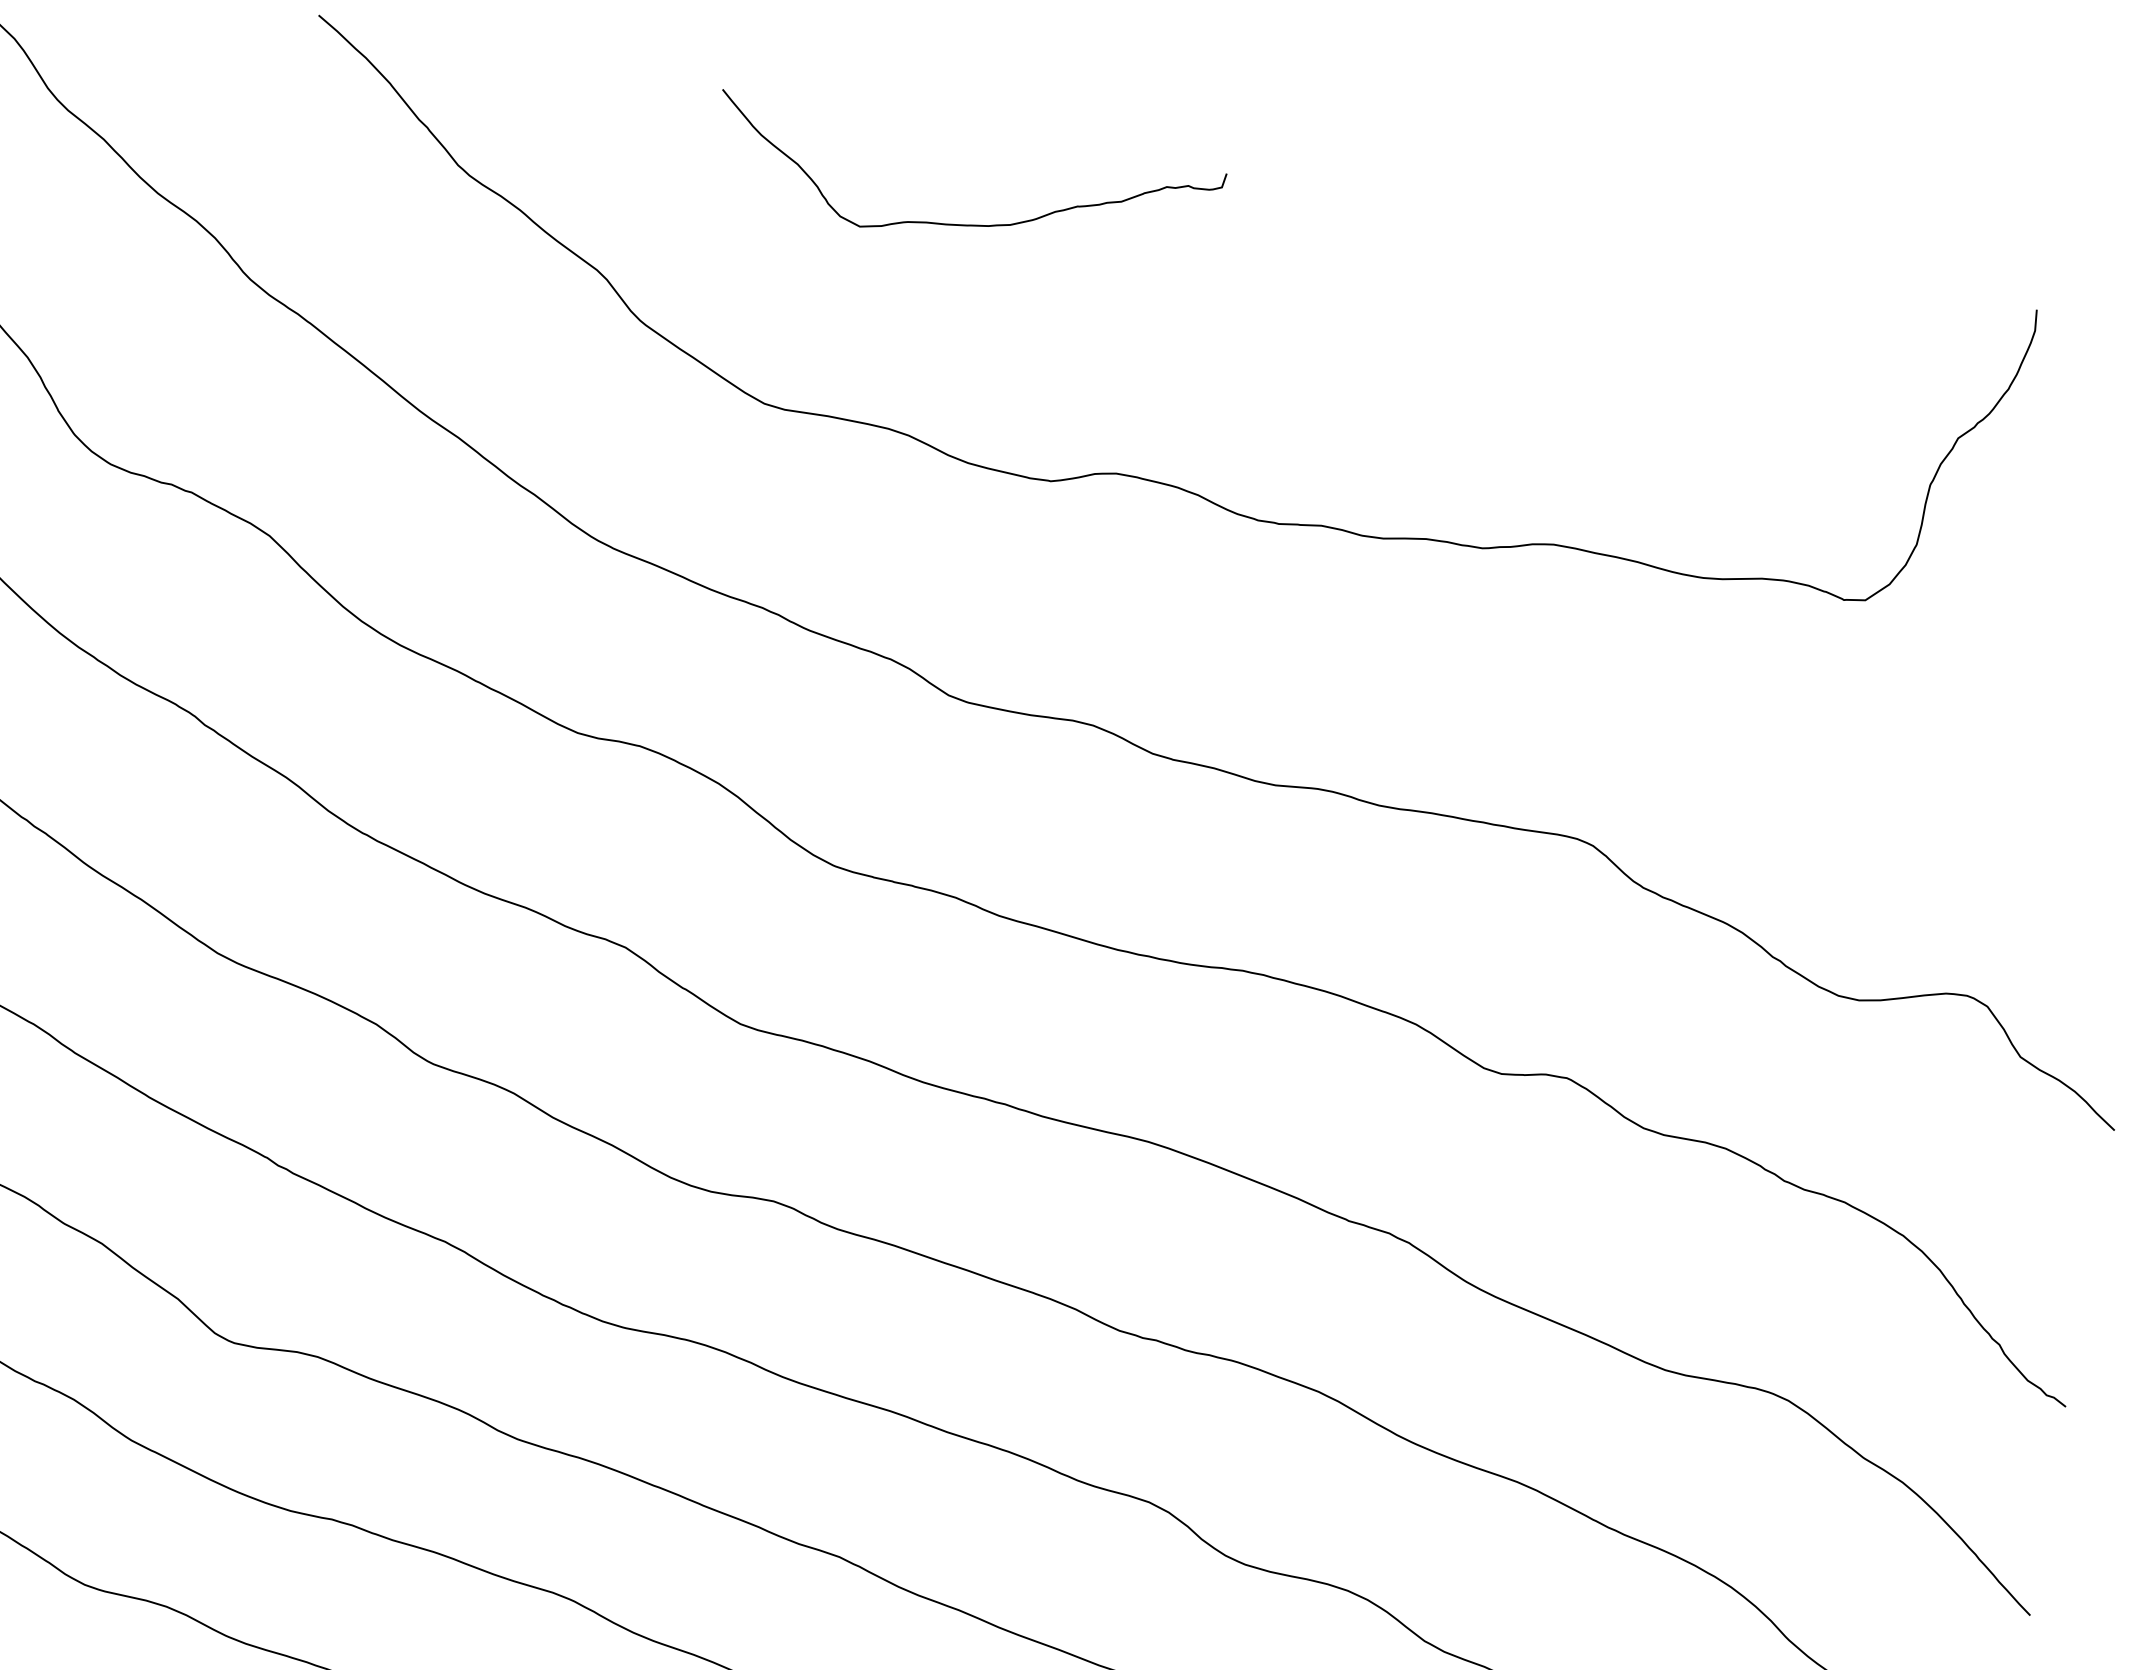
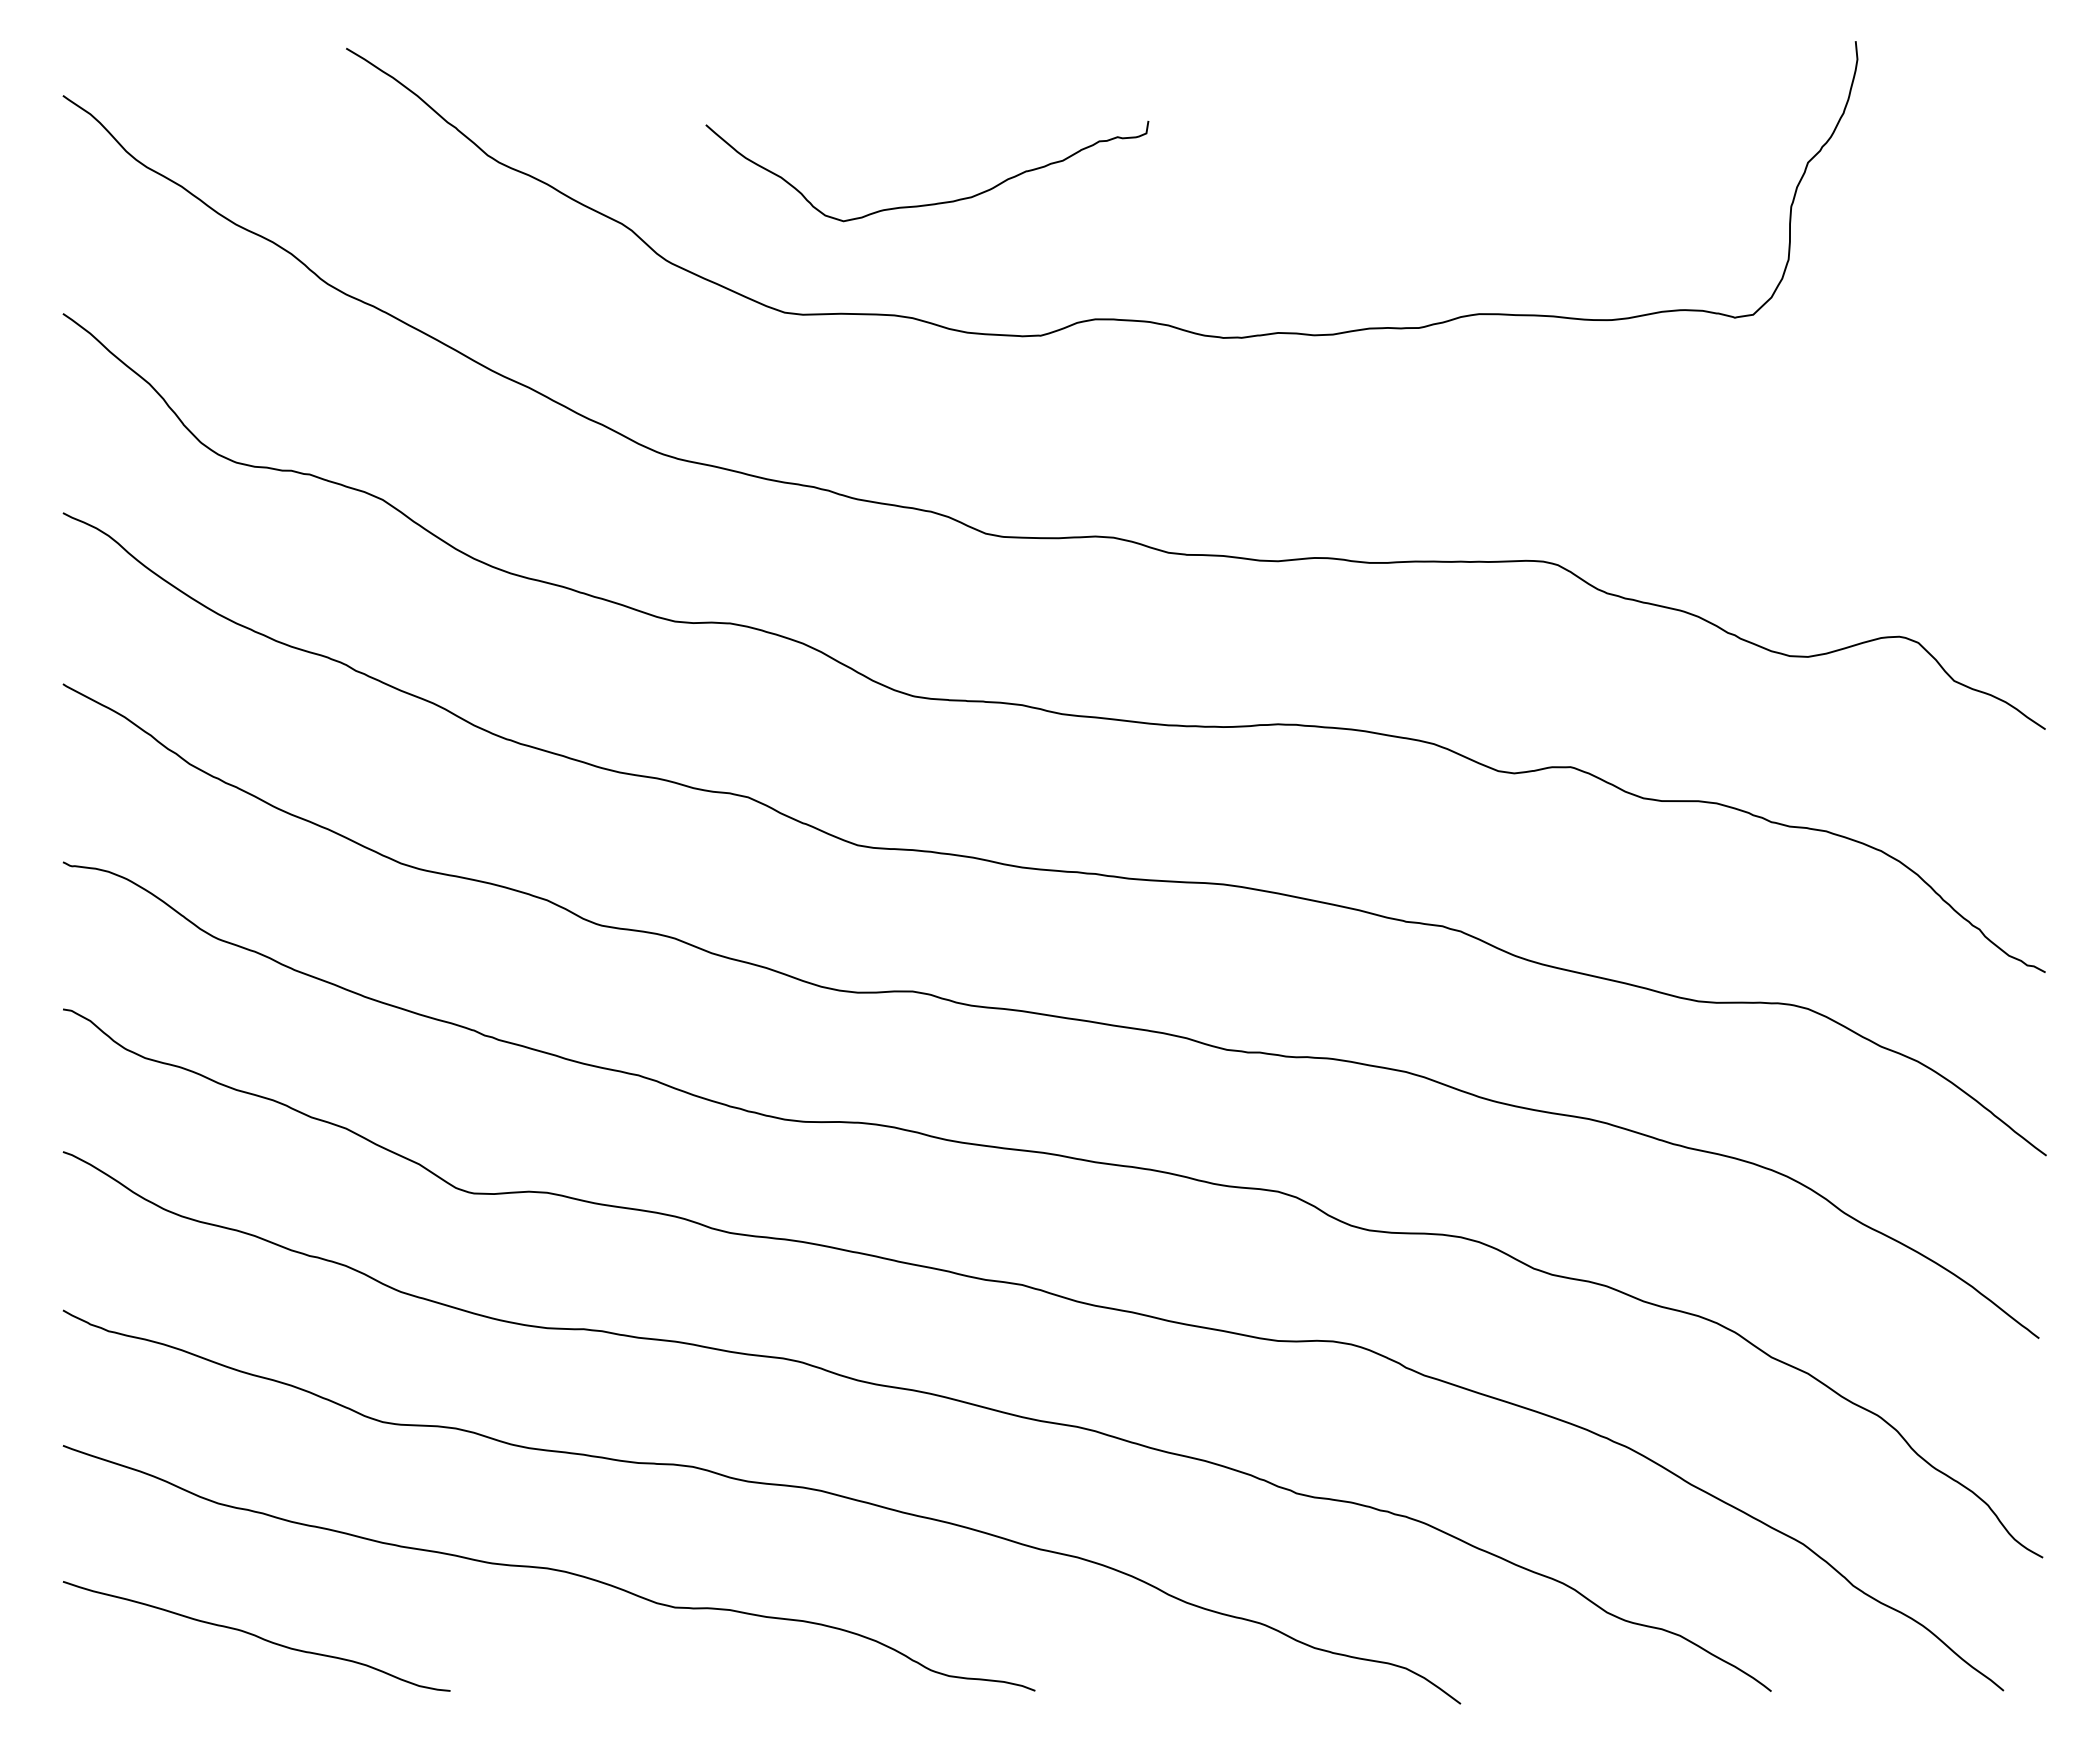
curve: (962, 223) -> (930, 203), moved

